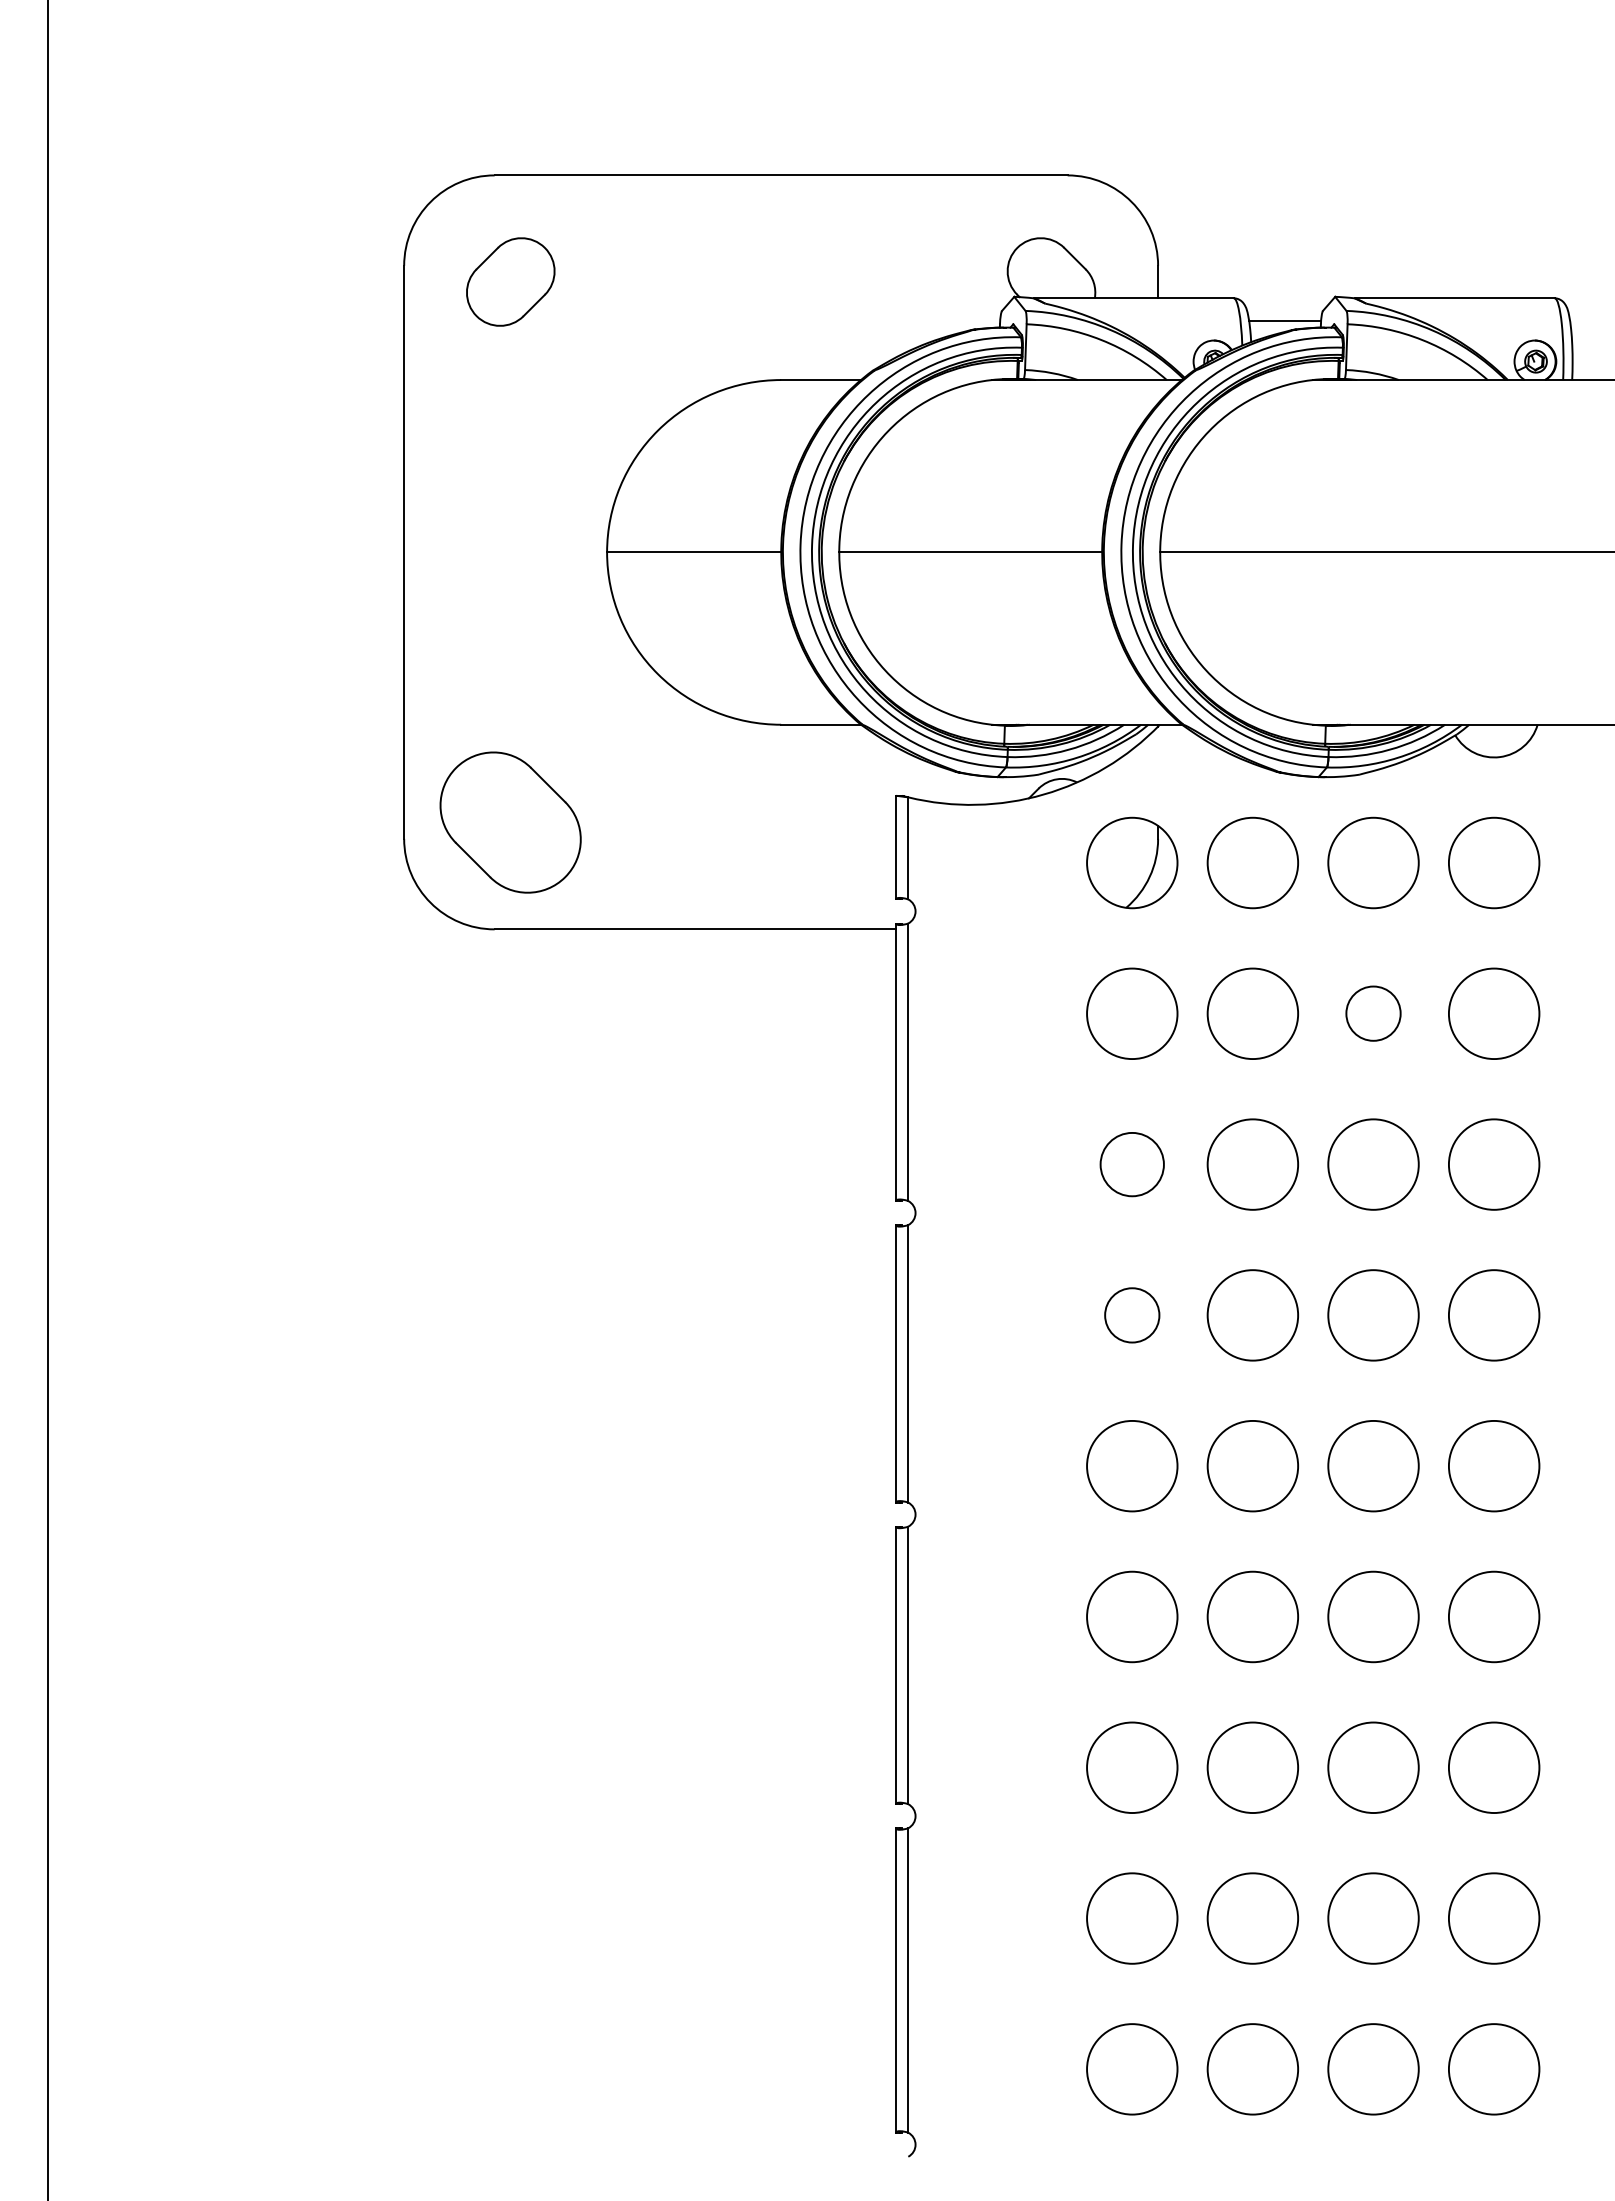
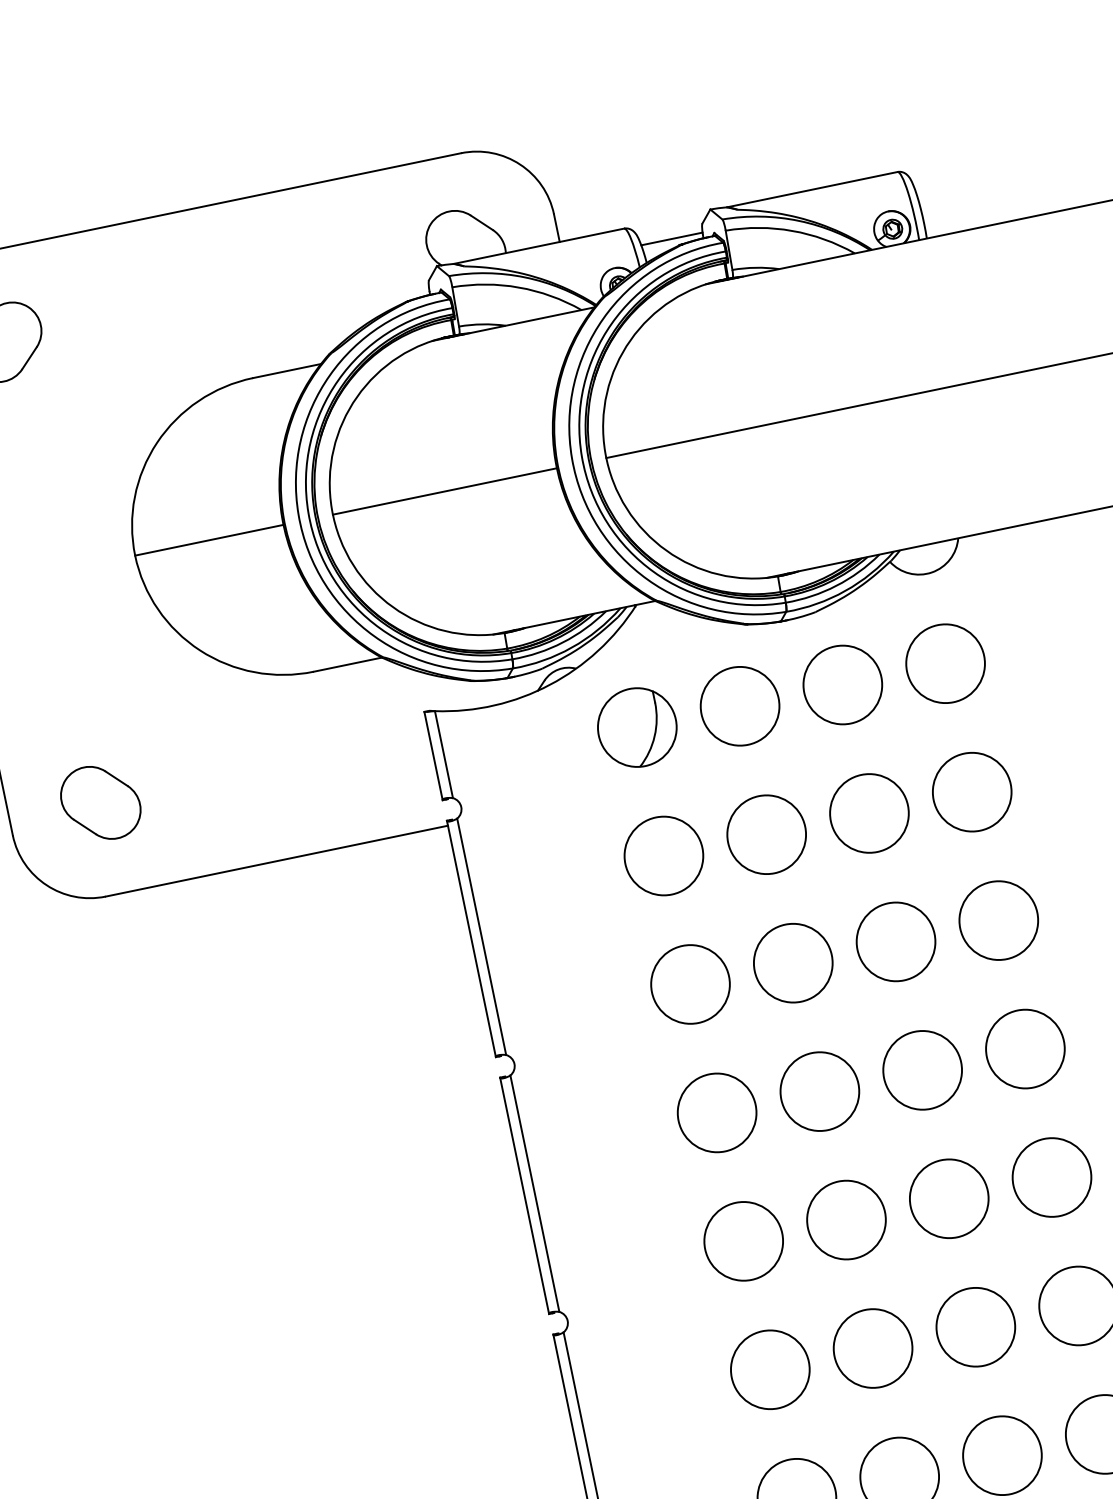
part: (510, 822) -> (100, 802), size x0.62
circle: (1373, 1013) -> (869, 813), size x1.67
circle: (1132, 1164) -> (690, 984), size x1.43
circle: (1132, 1315) -> (717, 1112), size x1.67

